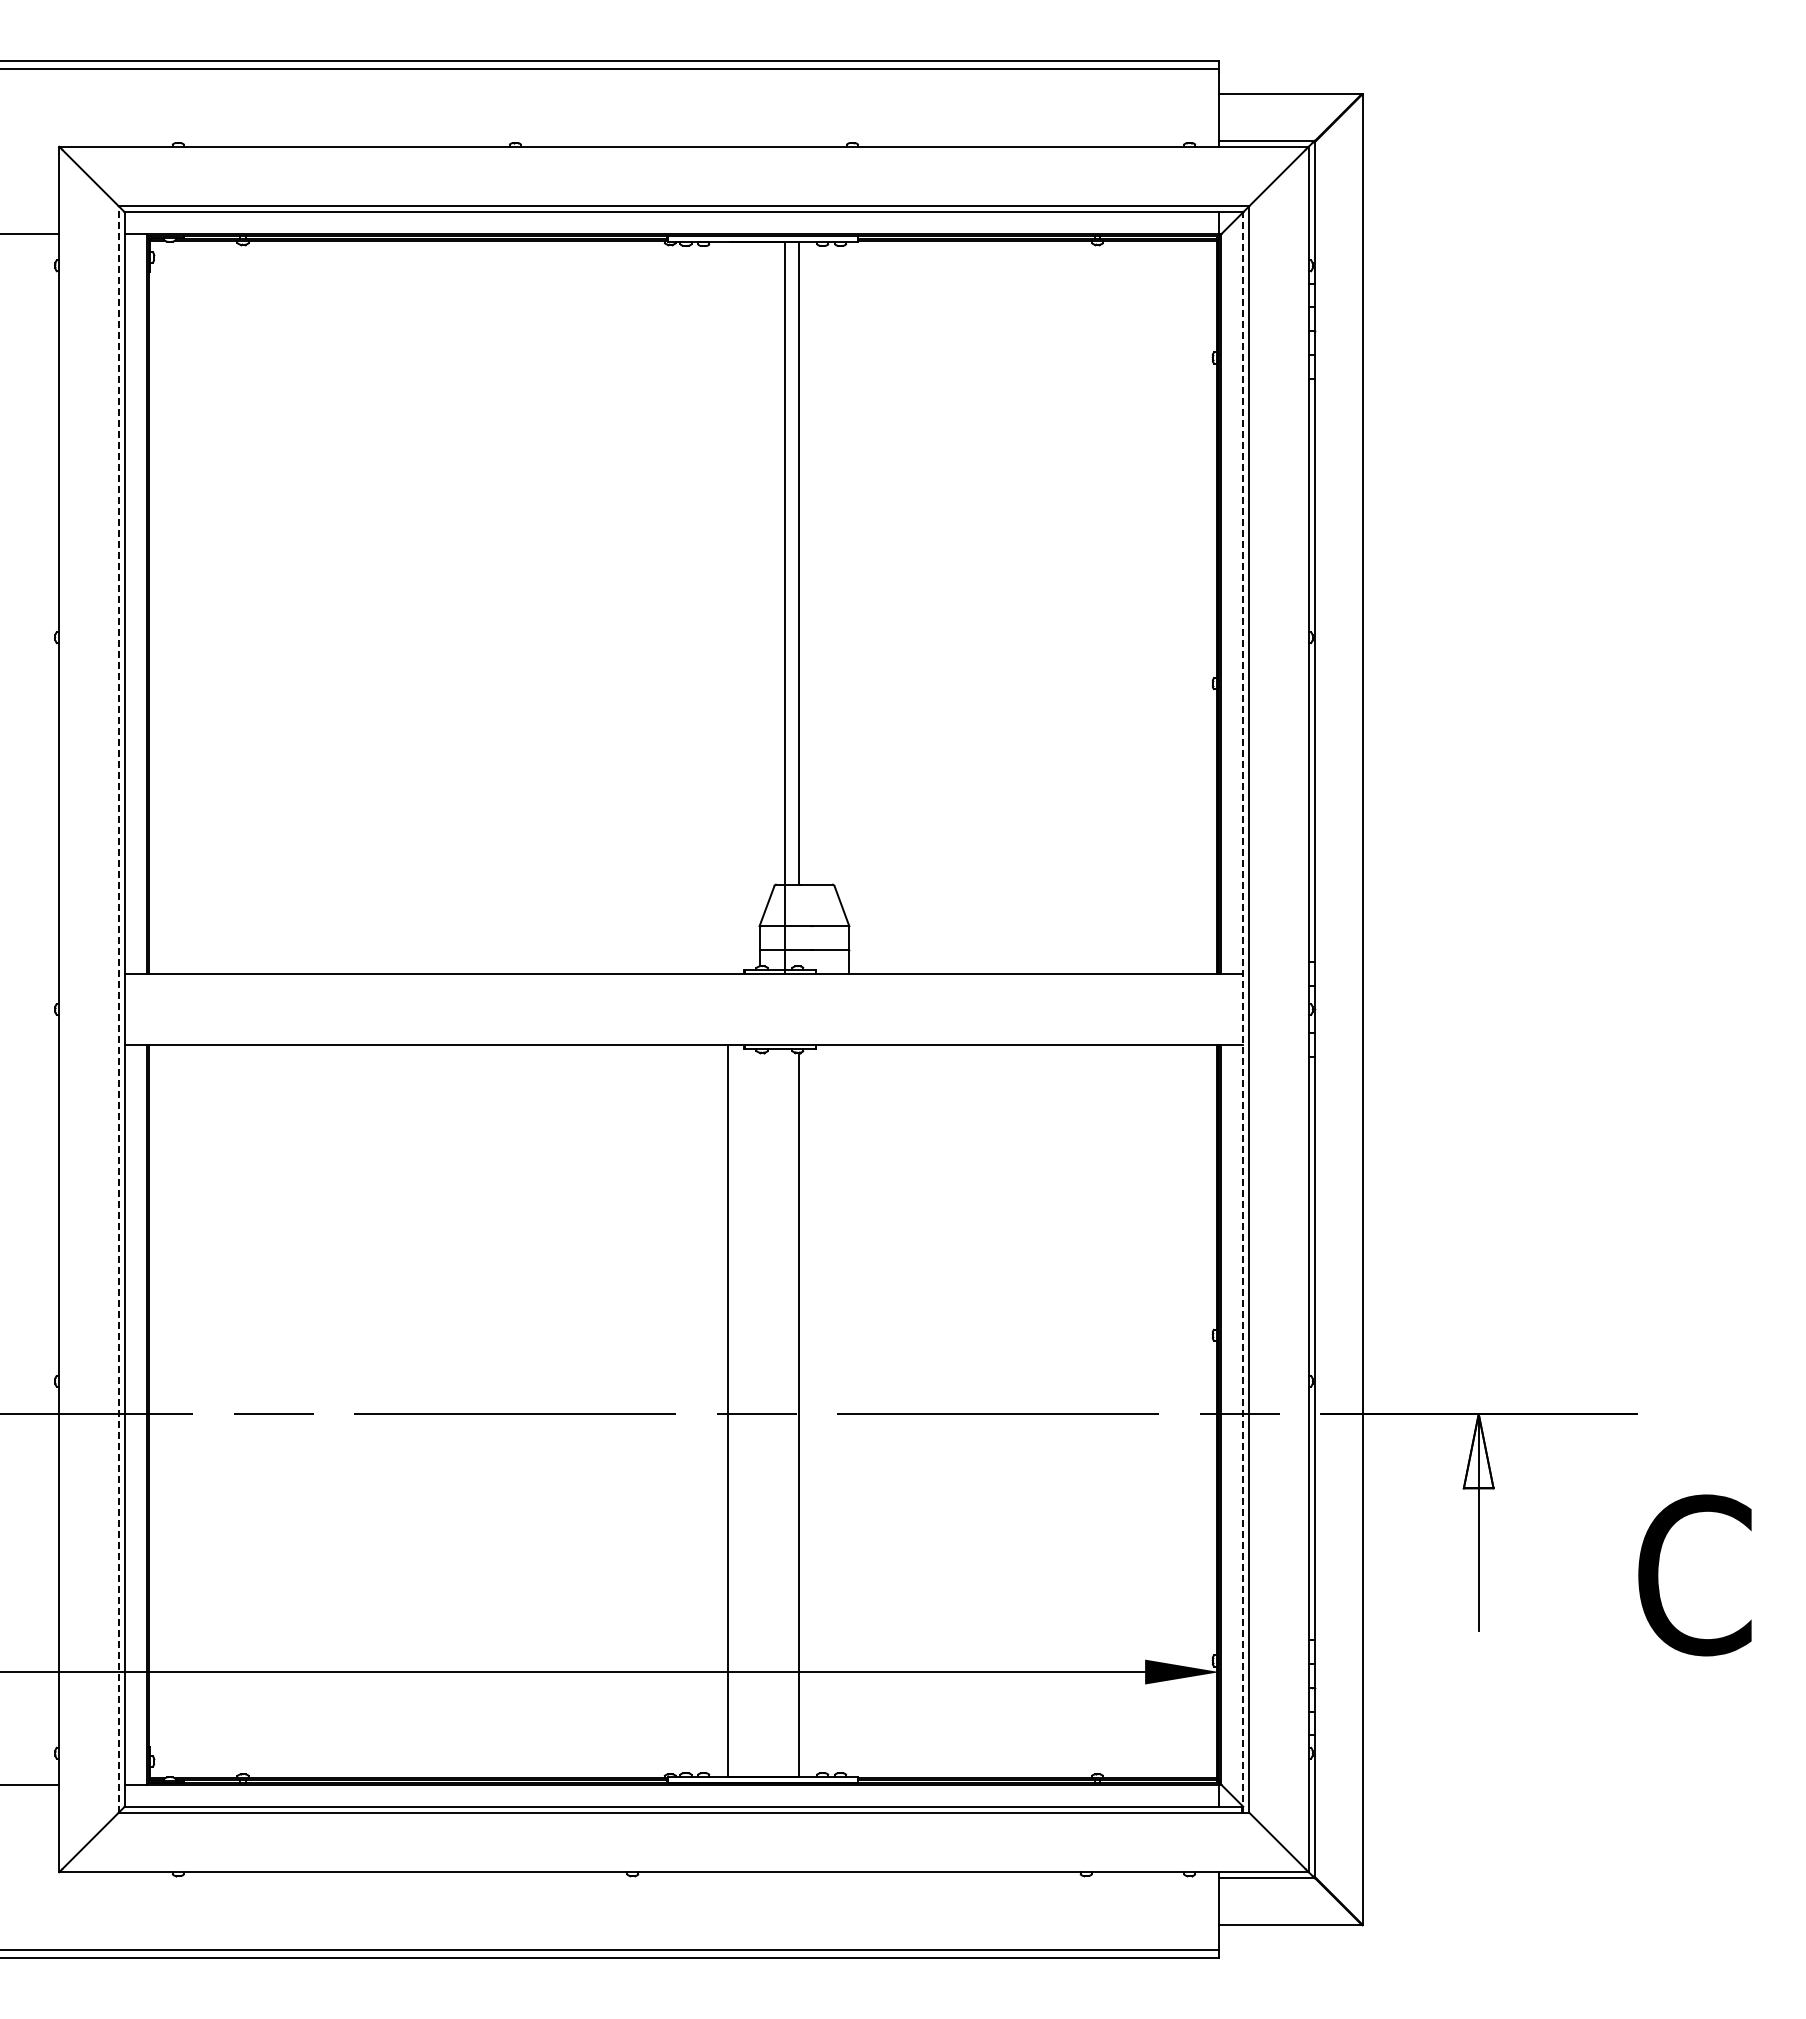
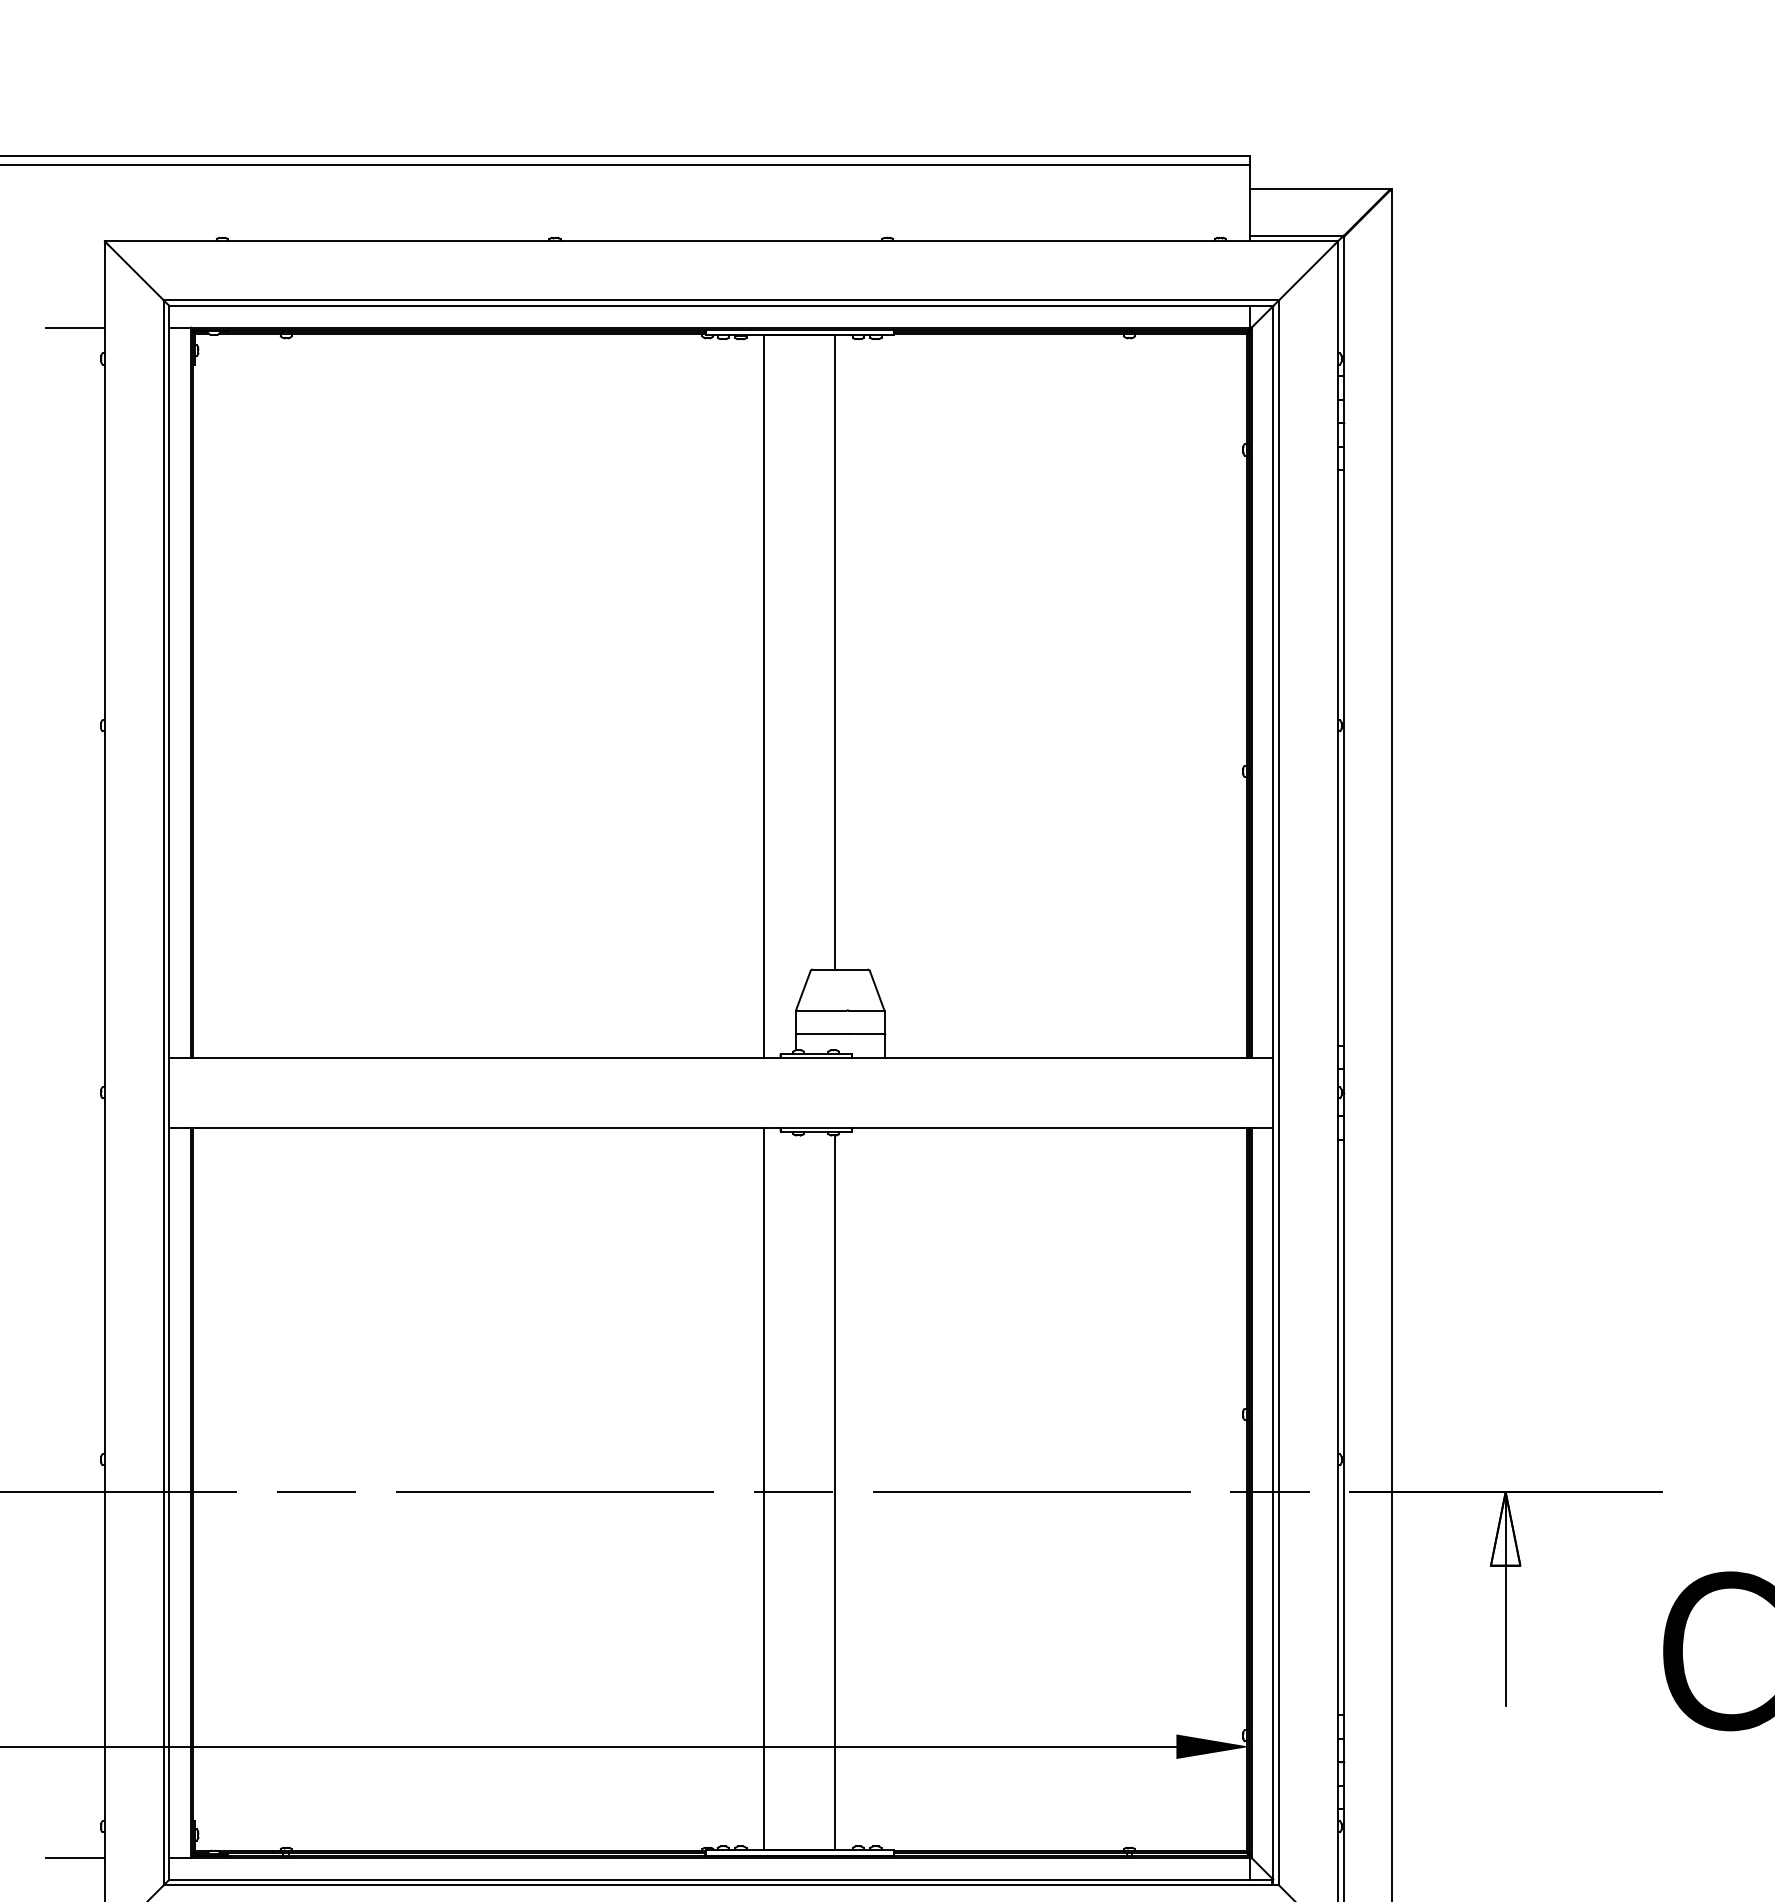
line: (784, 607) -> (764, 696), moved
line: (118, 1008) -> (163, 1091), dashed -> solid
line: (1243, 1011) -> (1273, 1094), dashed -> solid

